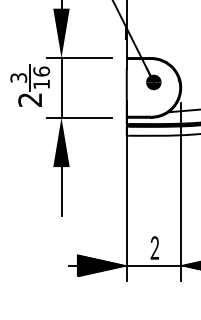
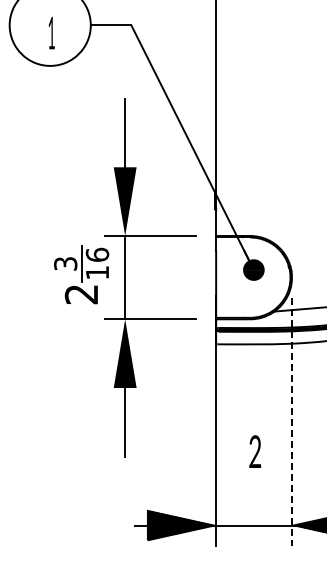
line: (181, 191) -> (292, 422), solid -> dashed
text: (155, 247) -> (255, 451), moved

